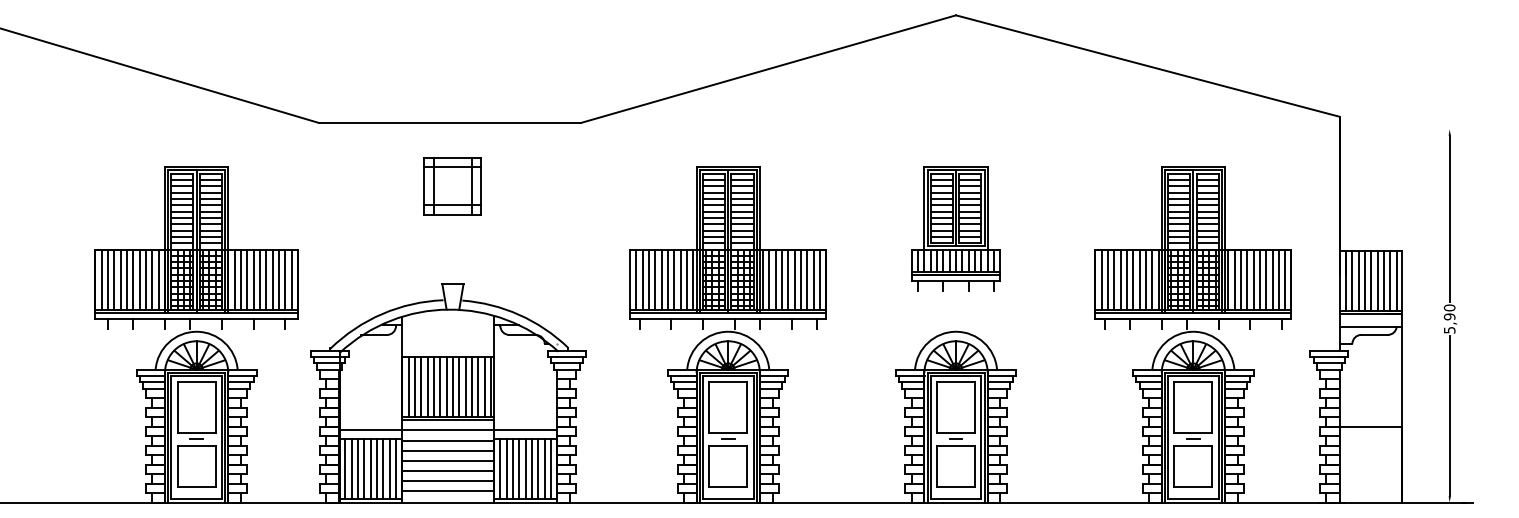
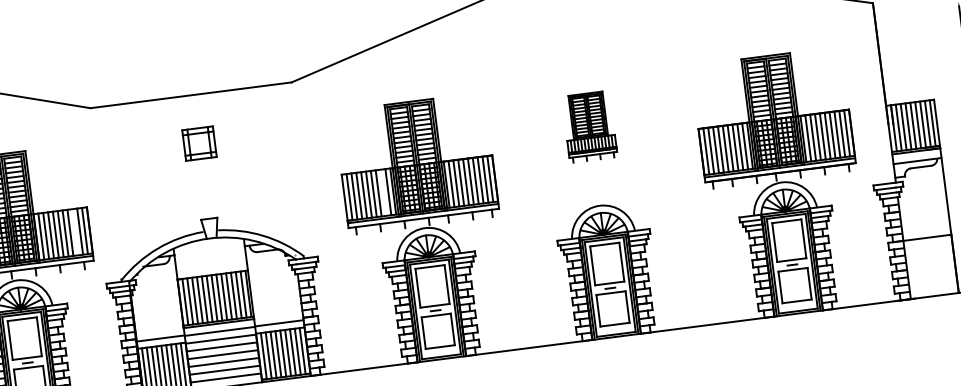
part: (452, 186) -> (199, 143), size x0.7
part: (955, 228) -> (589, 126), size x0.7
line: (278, 279) -> (74, 232), removed
line: (680, 279) -> (383, 192), removed

